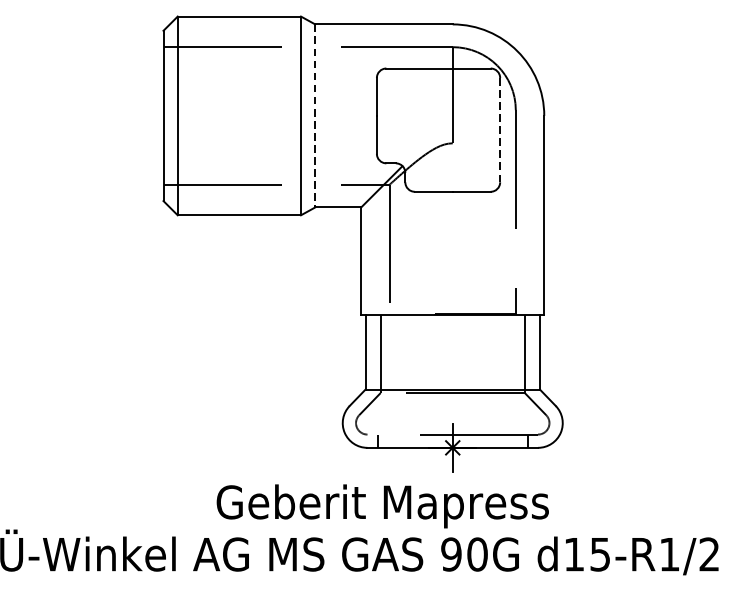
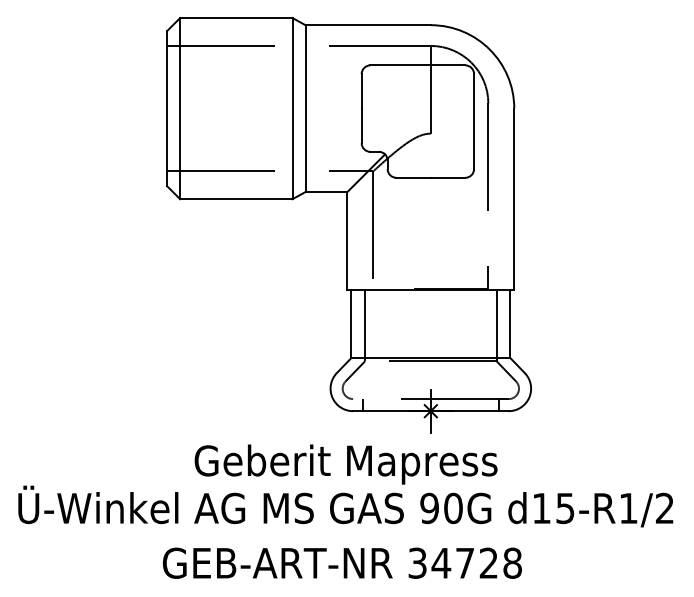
line: (315, 116) -> (305, 109), dashed -> solid
line: (500, 130) -> (474, 121), dashed -> solid
text: (382, 506) -> (345, 464), moved

